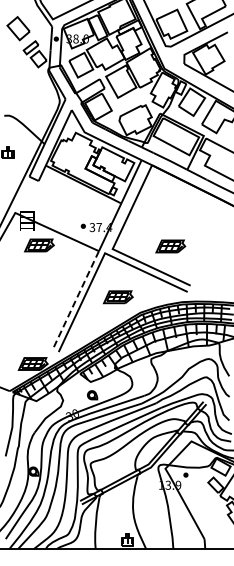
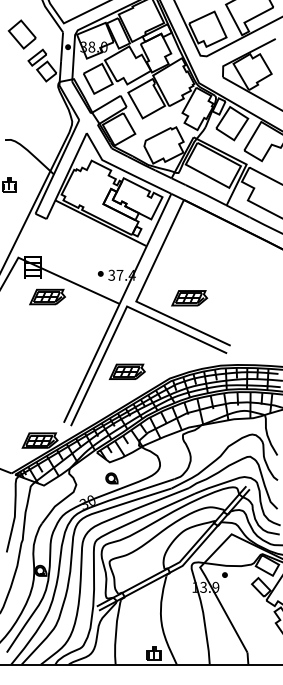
part: (170, 246) -> (189, 298), moved
part: (117, 297) -> (126, 372), moved
line: (75, 300) -> (91, 363), dashed -> solid

